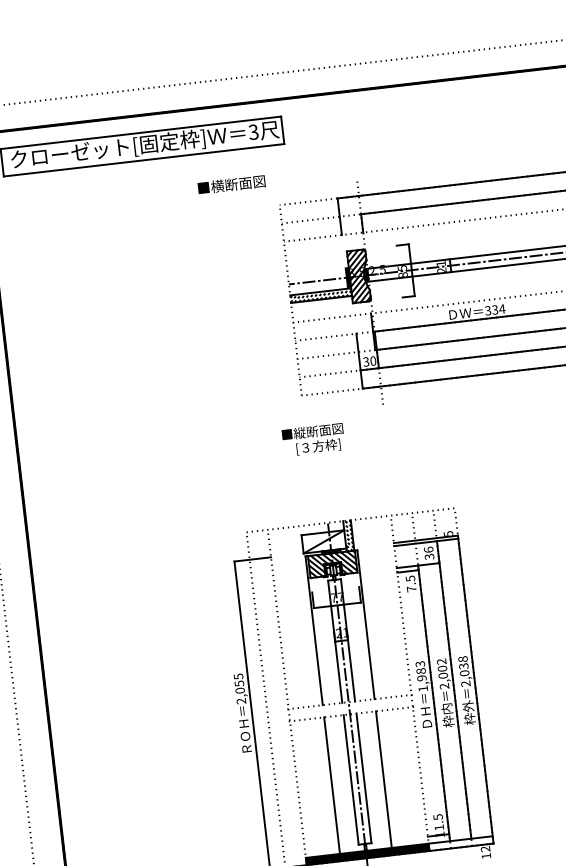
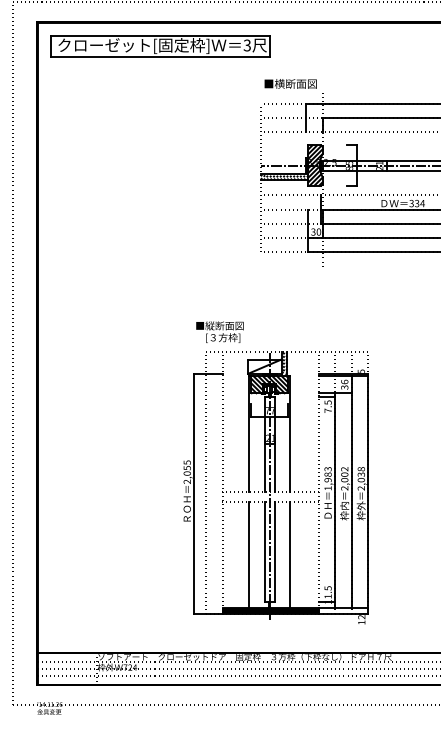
text: (231, 184) -> (290, 83), moved
text: (312, 438) -> (219, 331), moved

